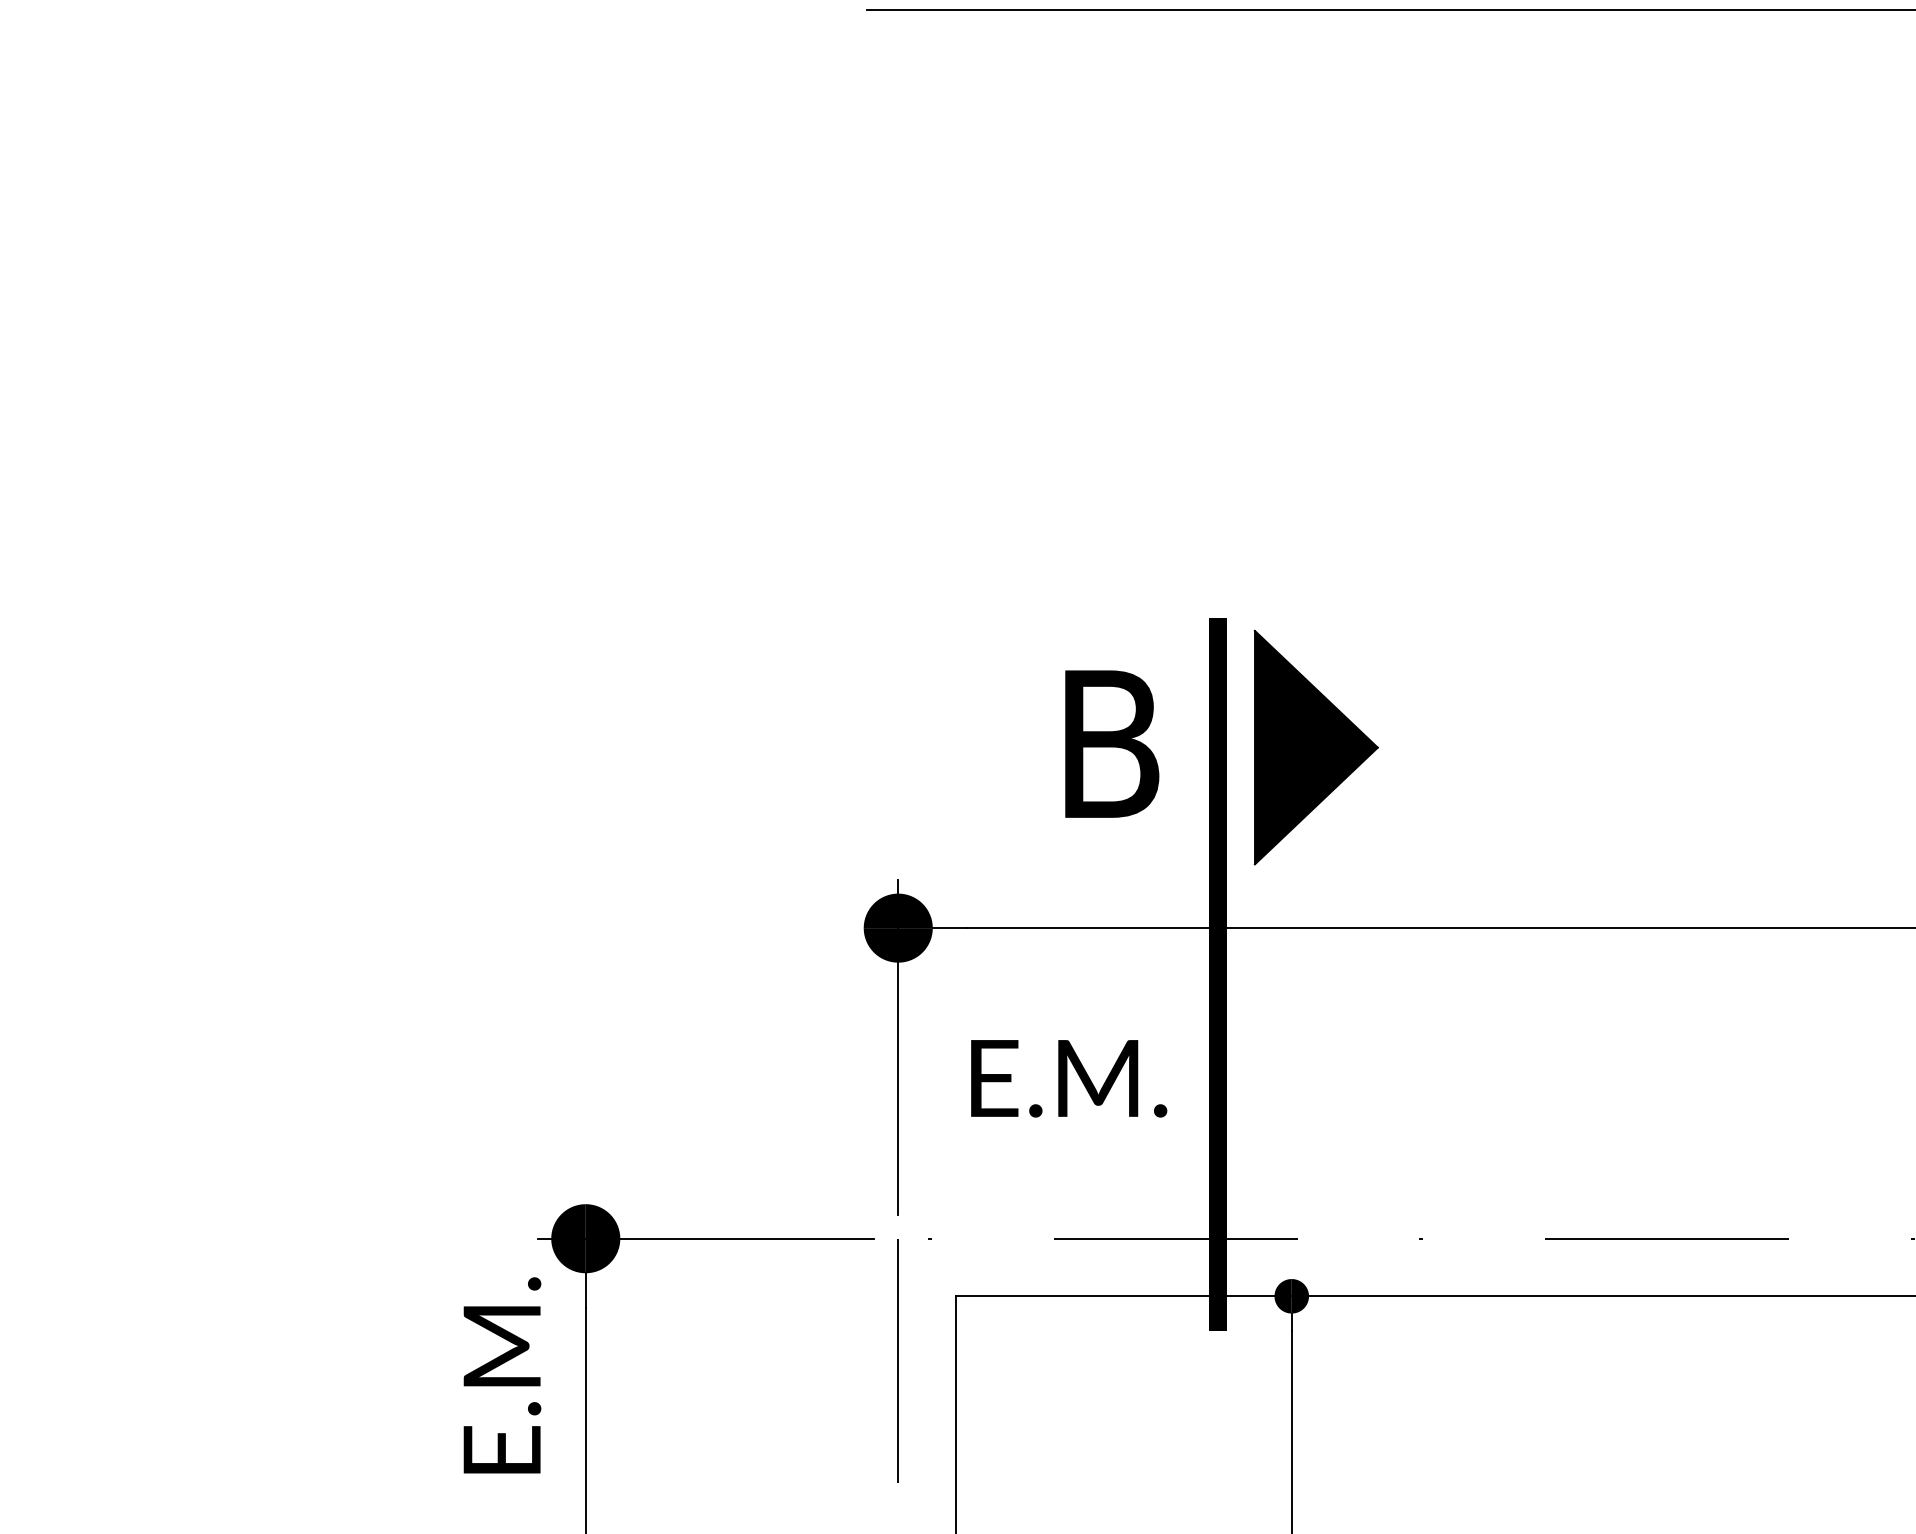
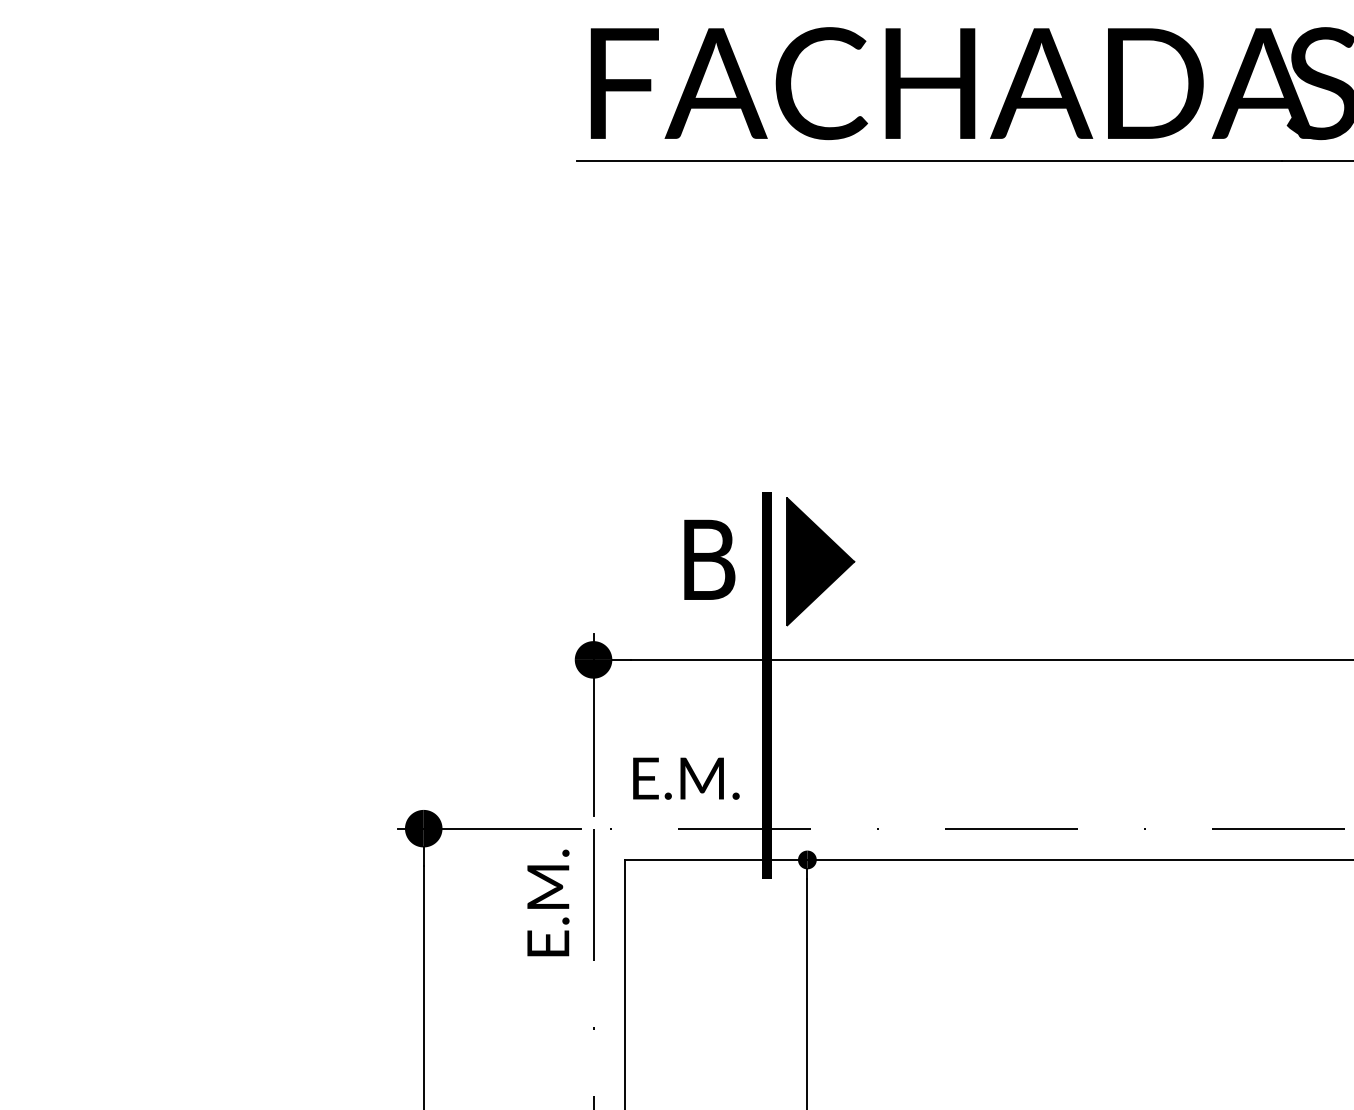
text: (1069, 1078) -> (686, 778), moved
text: (502, 1374) -> (548, 902), moved

